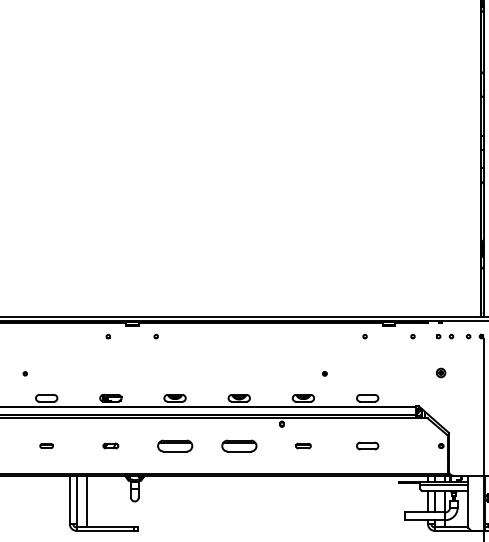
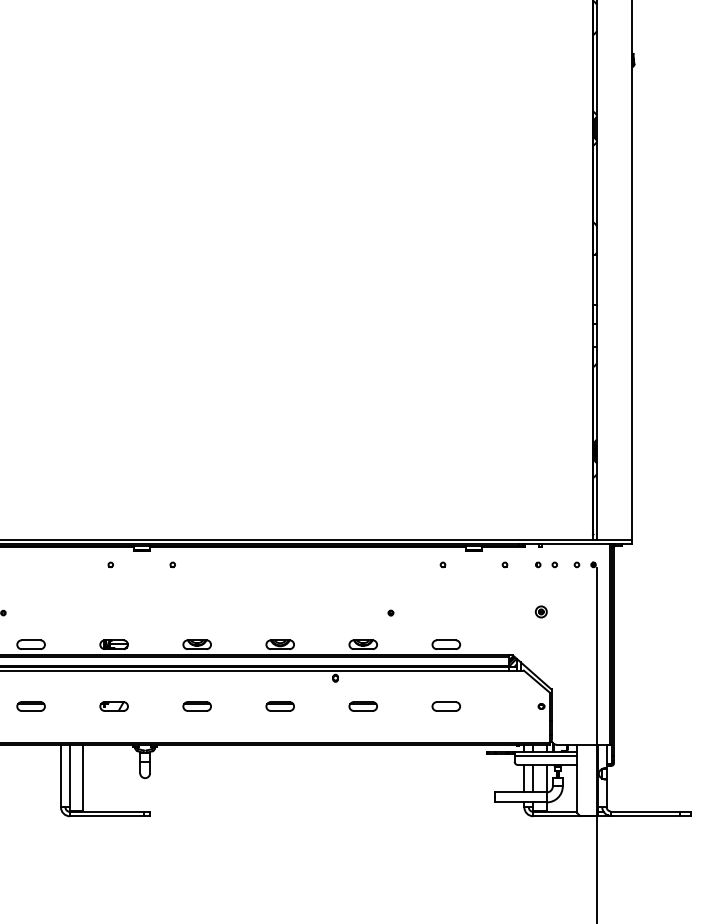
part: (46, 446) -> (30, 706), size x1.67
part: (110, 446) -> (113, 706), size x1.43
part: (174, 446) -> (196, 706), size x0.62
part: (238, 446) -> (279, 706), size x0.62
part: (302, 446) -> (362, 706), size x1.43

